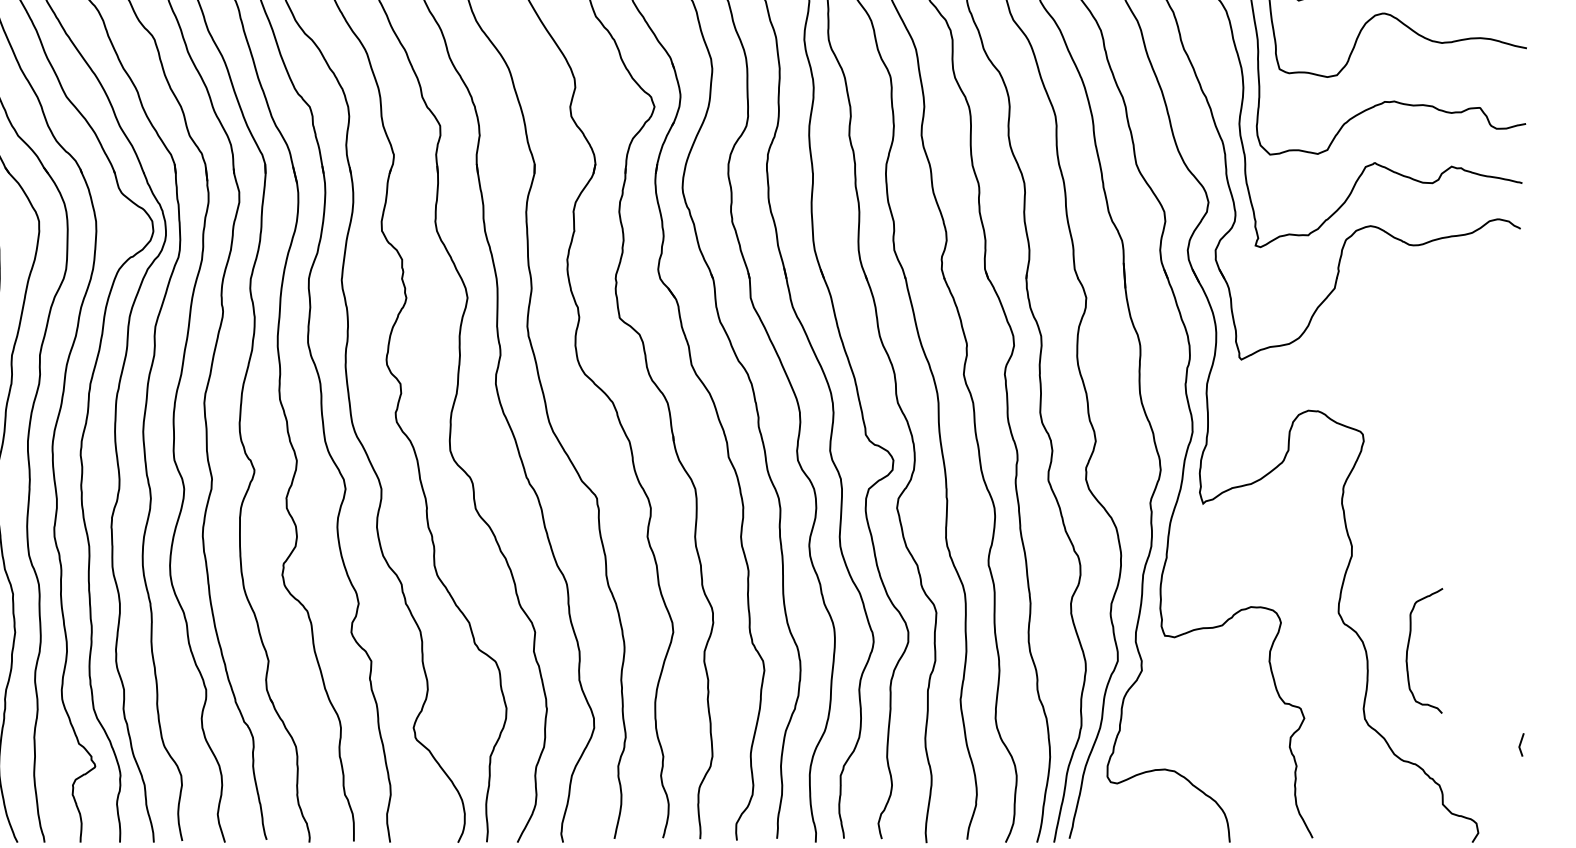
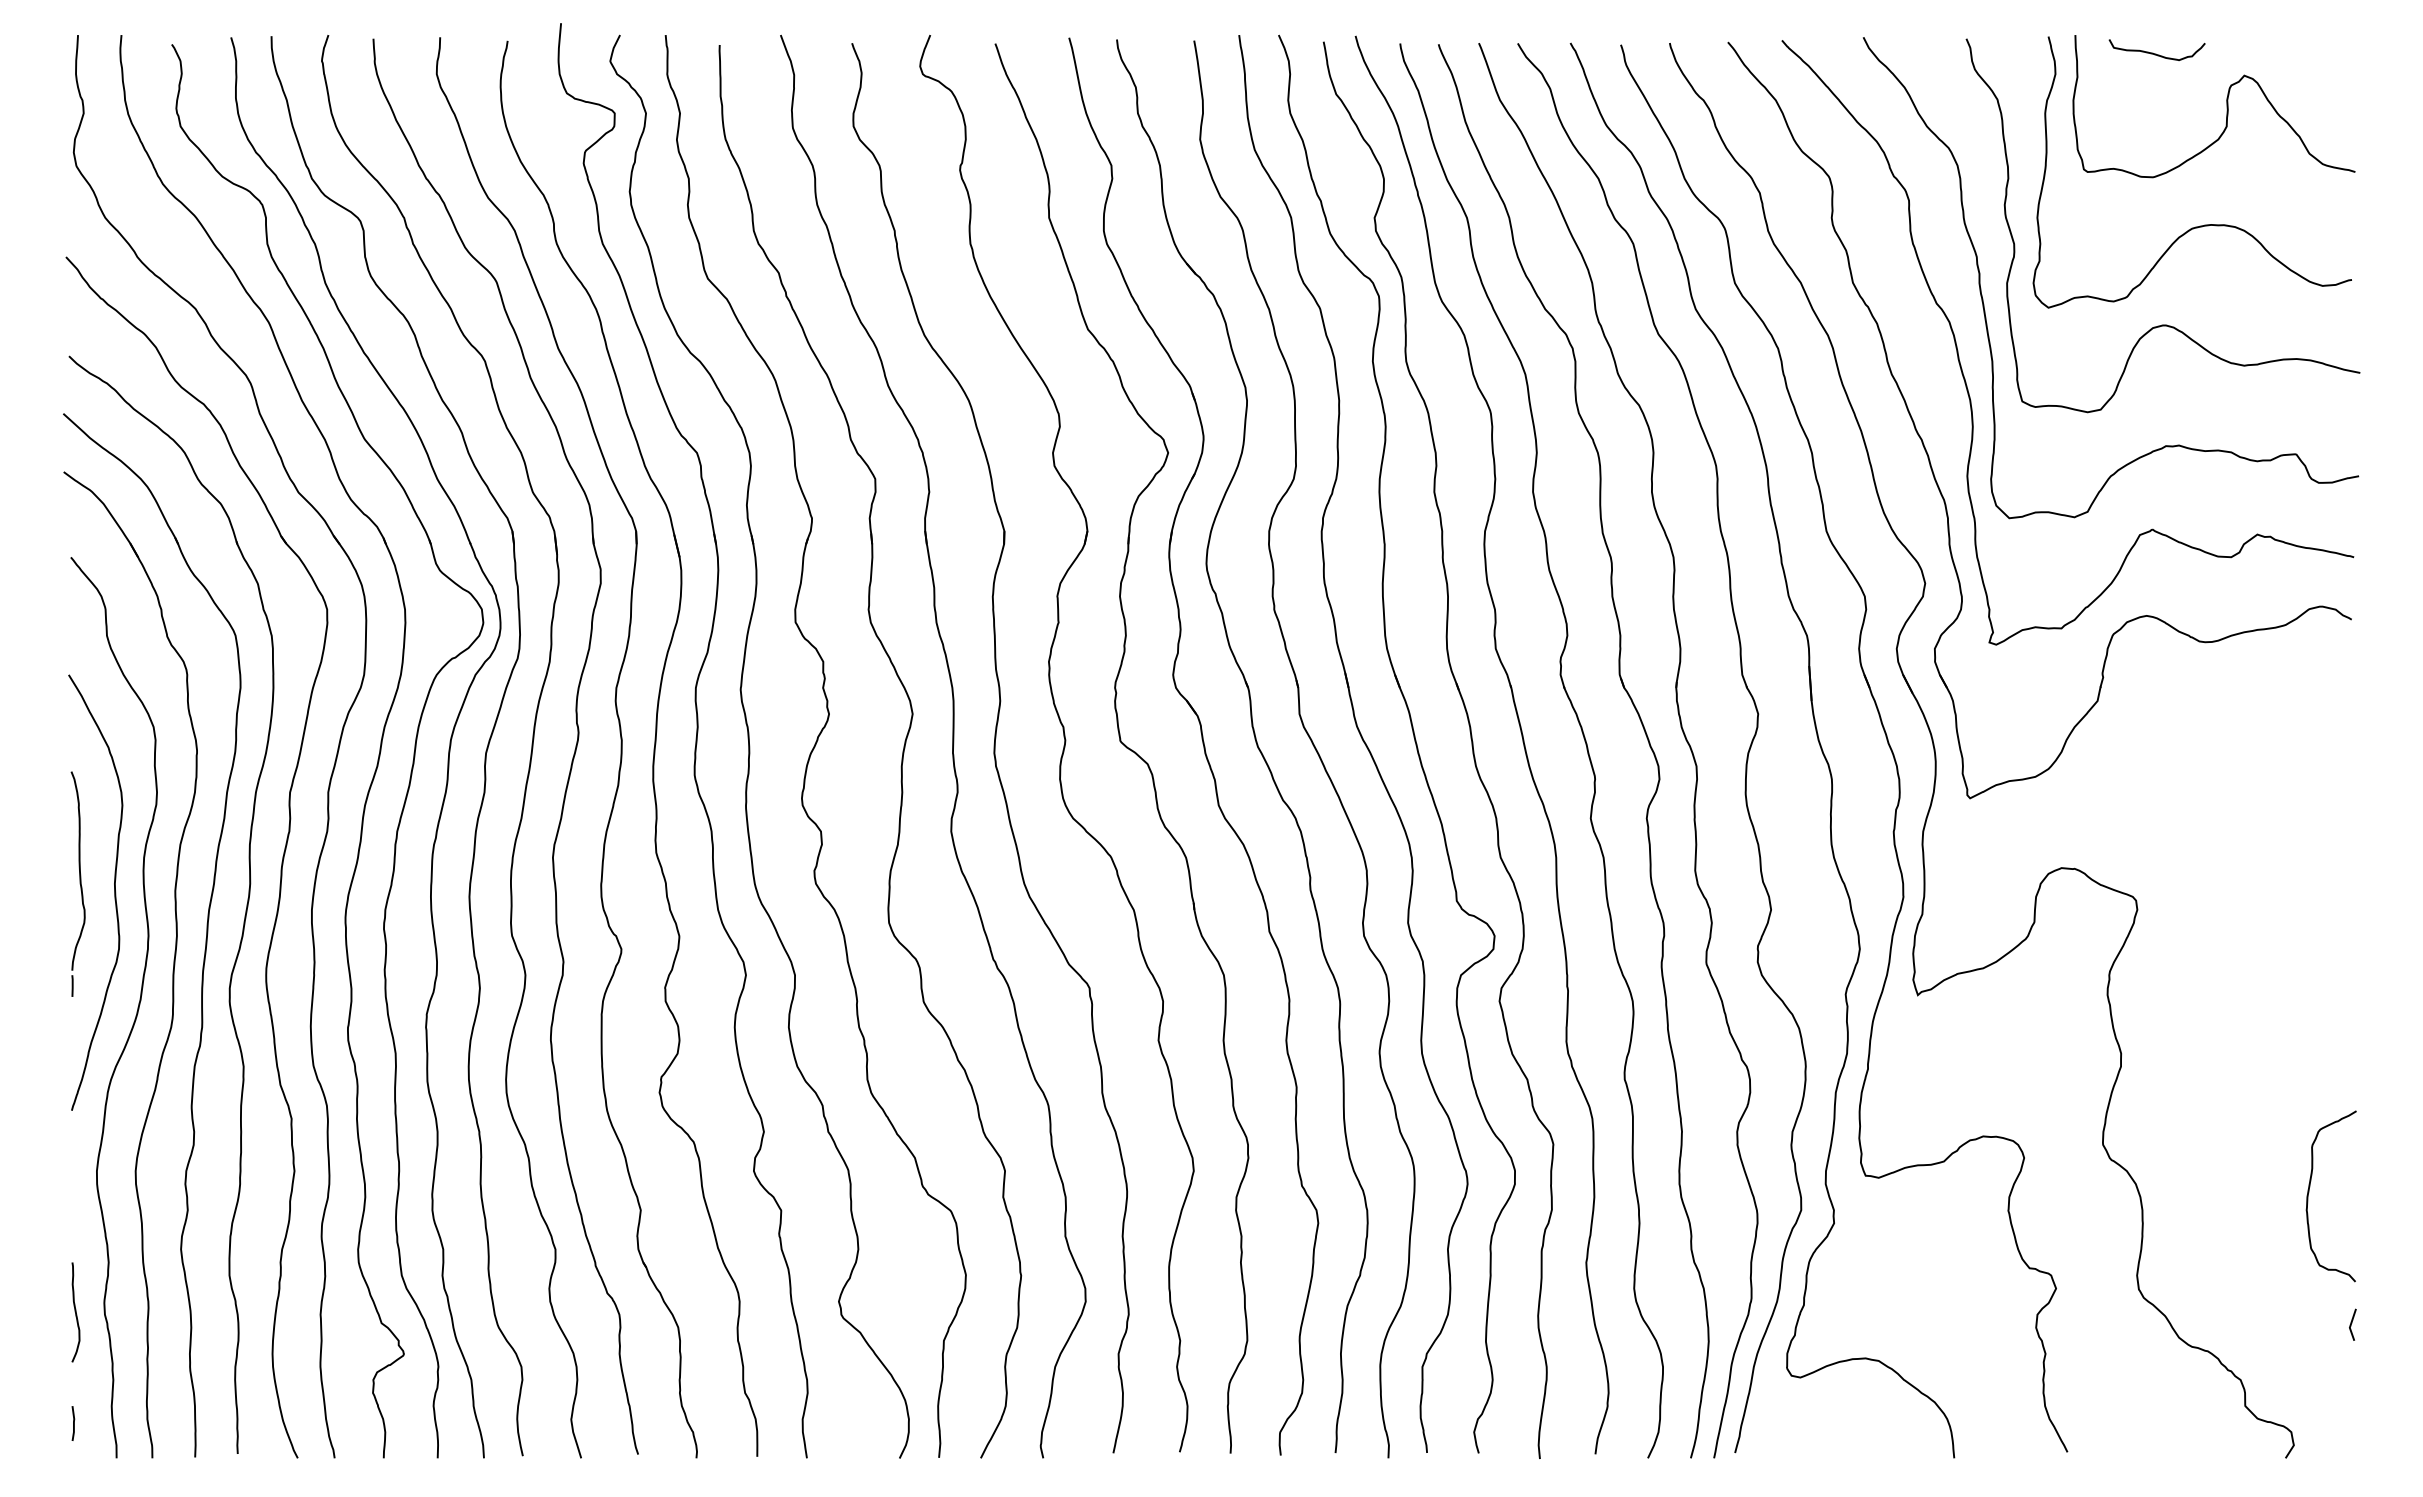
curve: (1408, 648) -> (2309, 1192), moved

